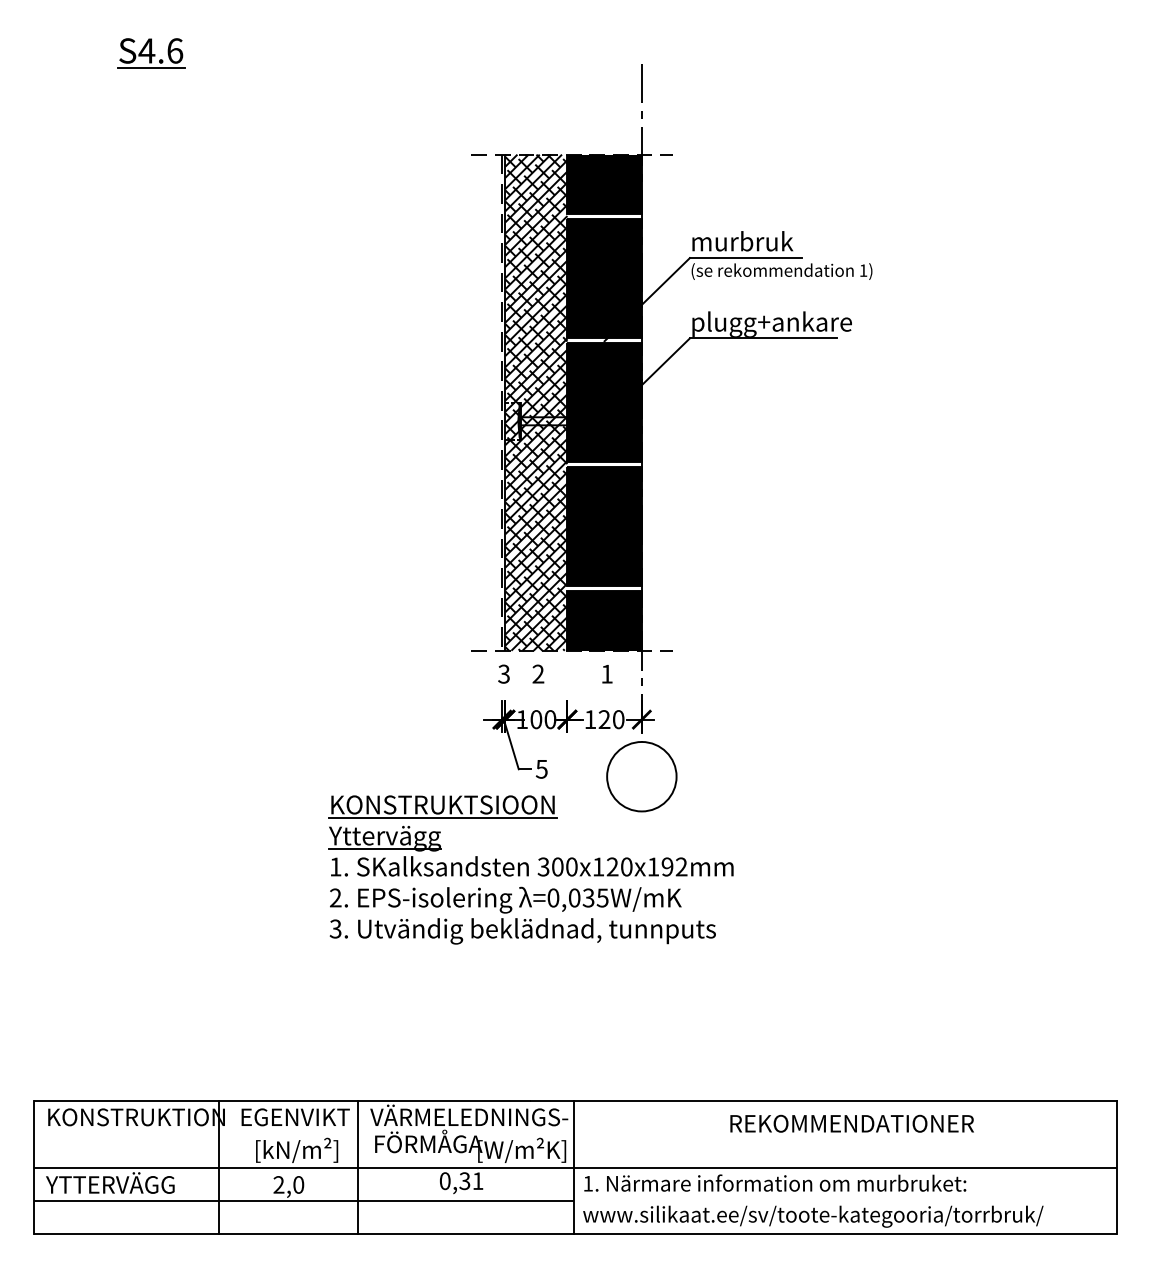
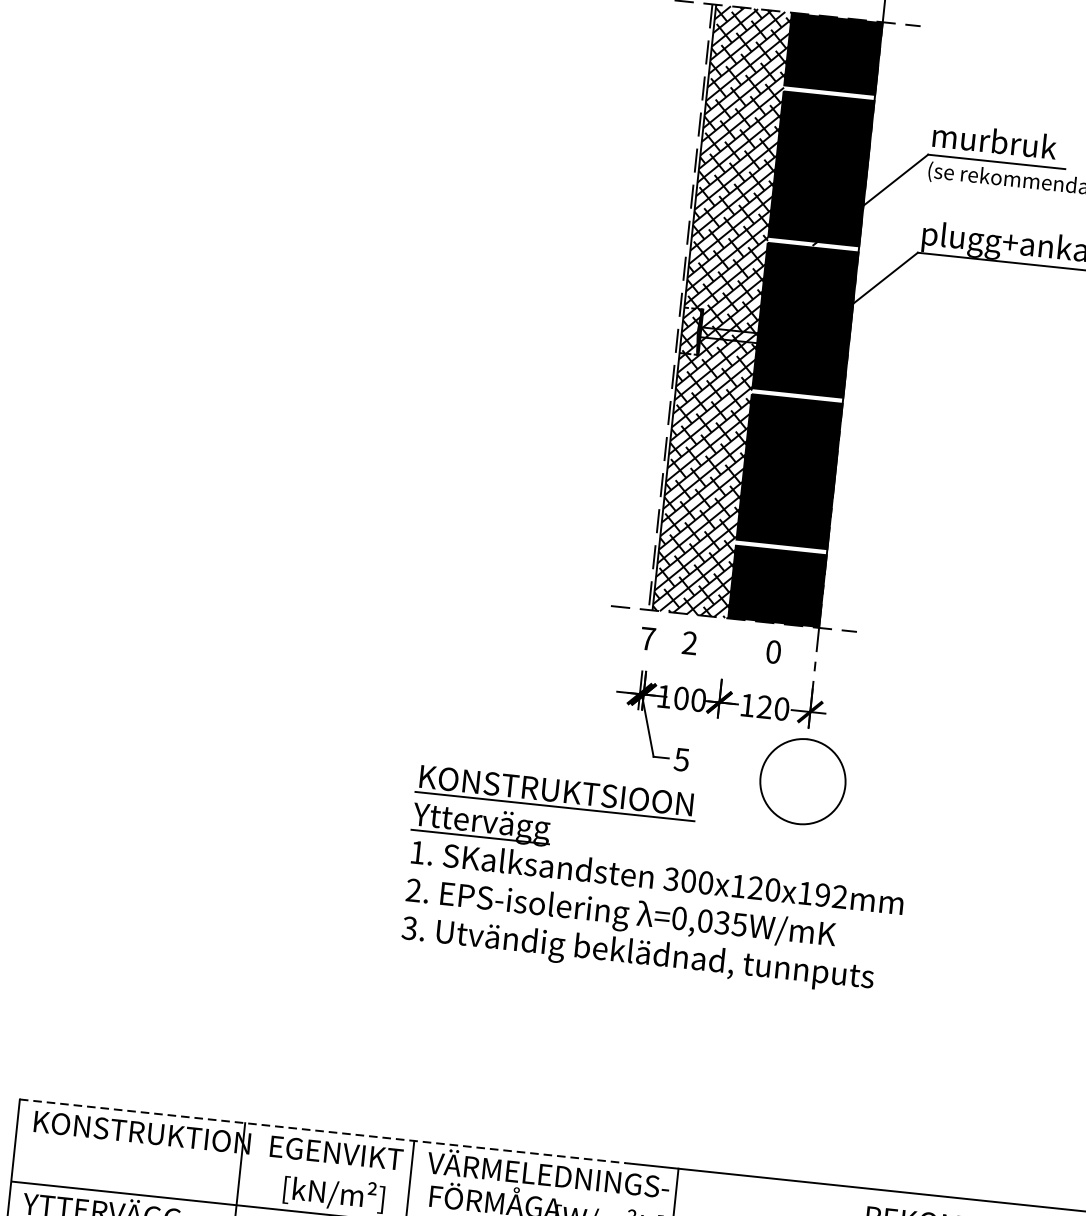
text: (503, 673) -> (647, 637), 3 -> 7
text: (606, 673) -> (773, 651), 1 -> 0
line: (283, 1100) -> (323, 1130), solid -> dashed

